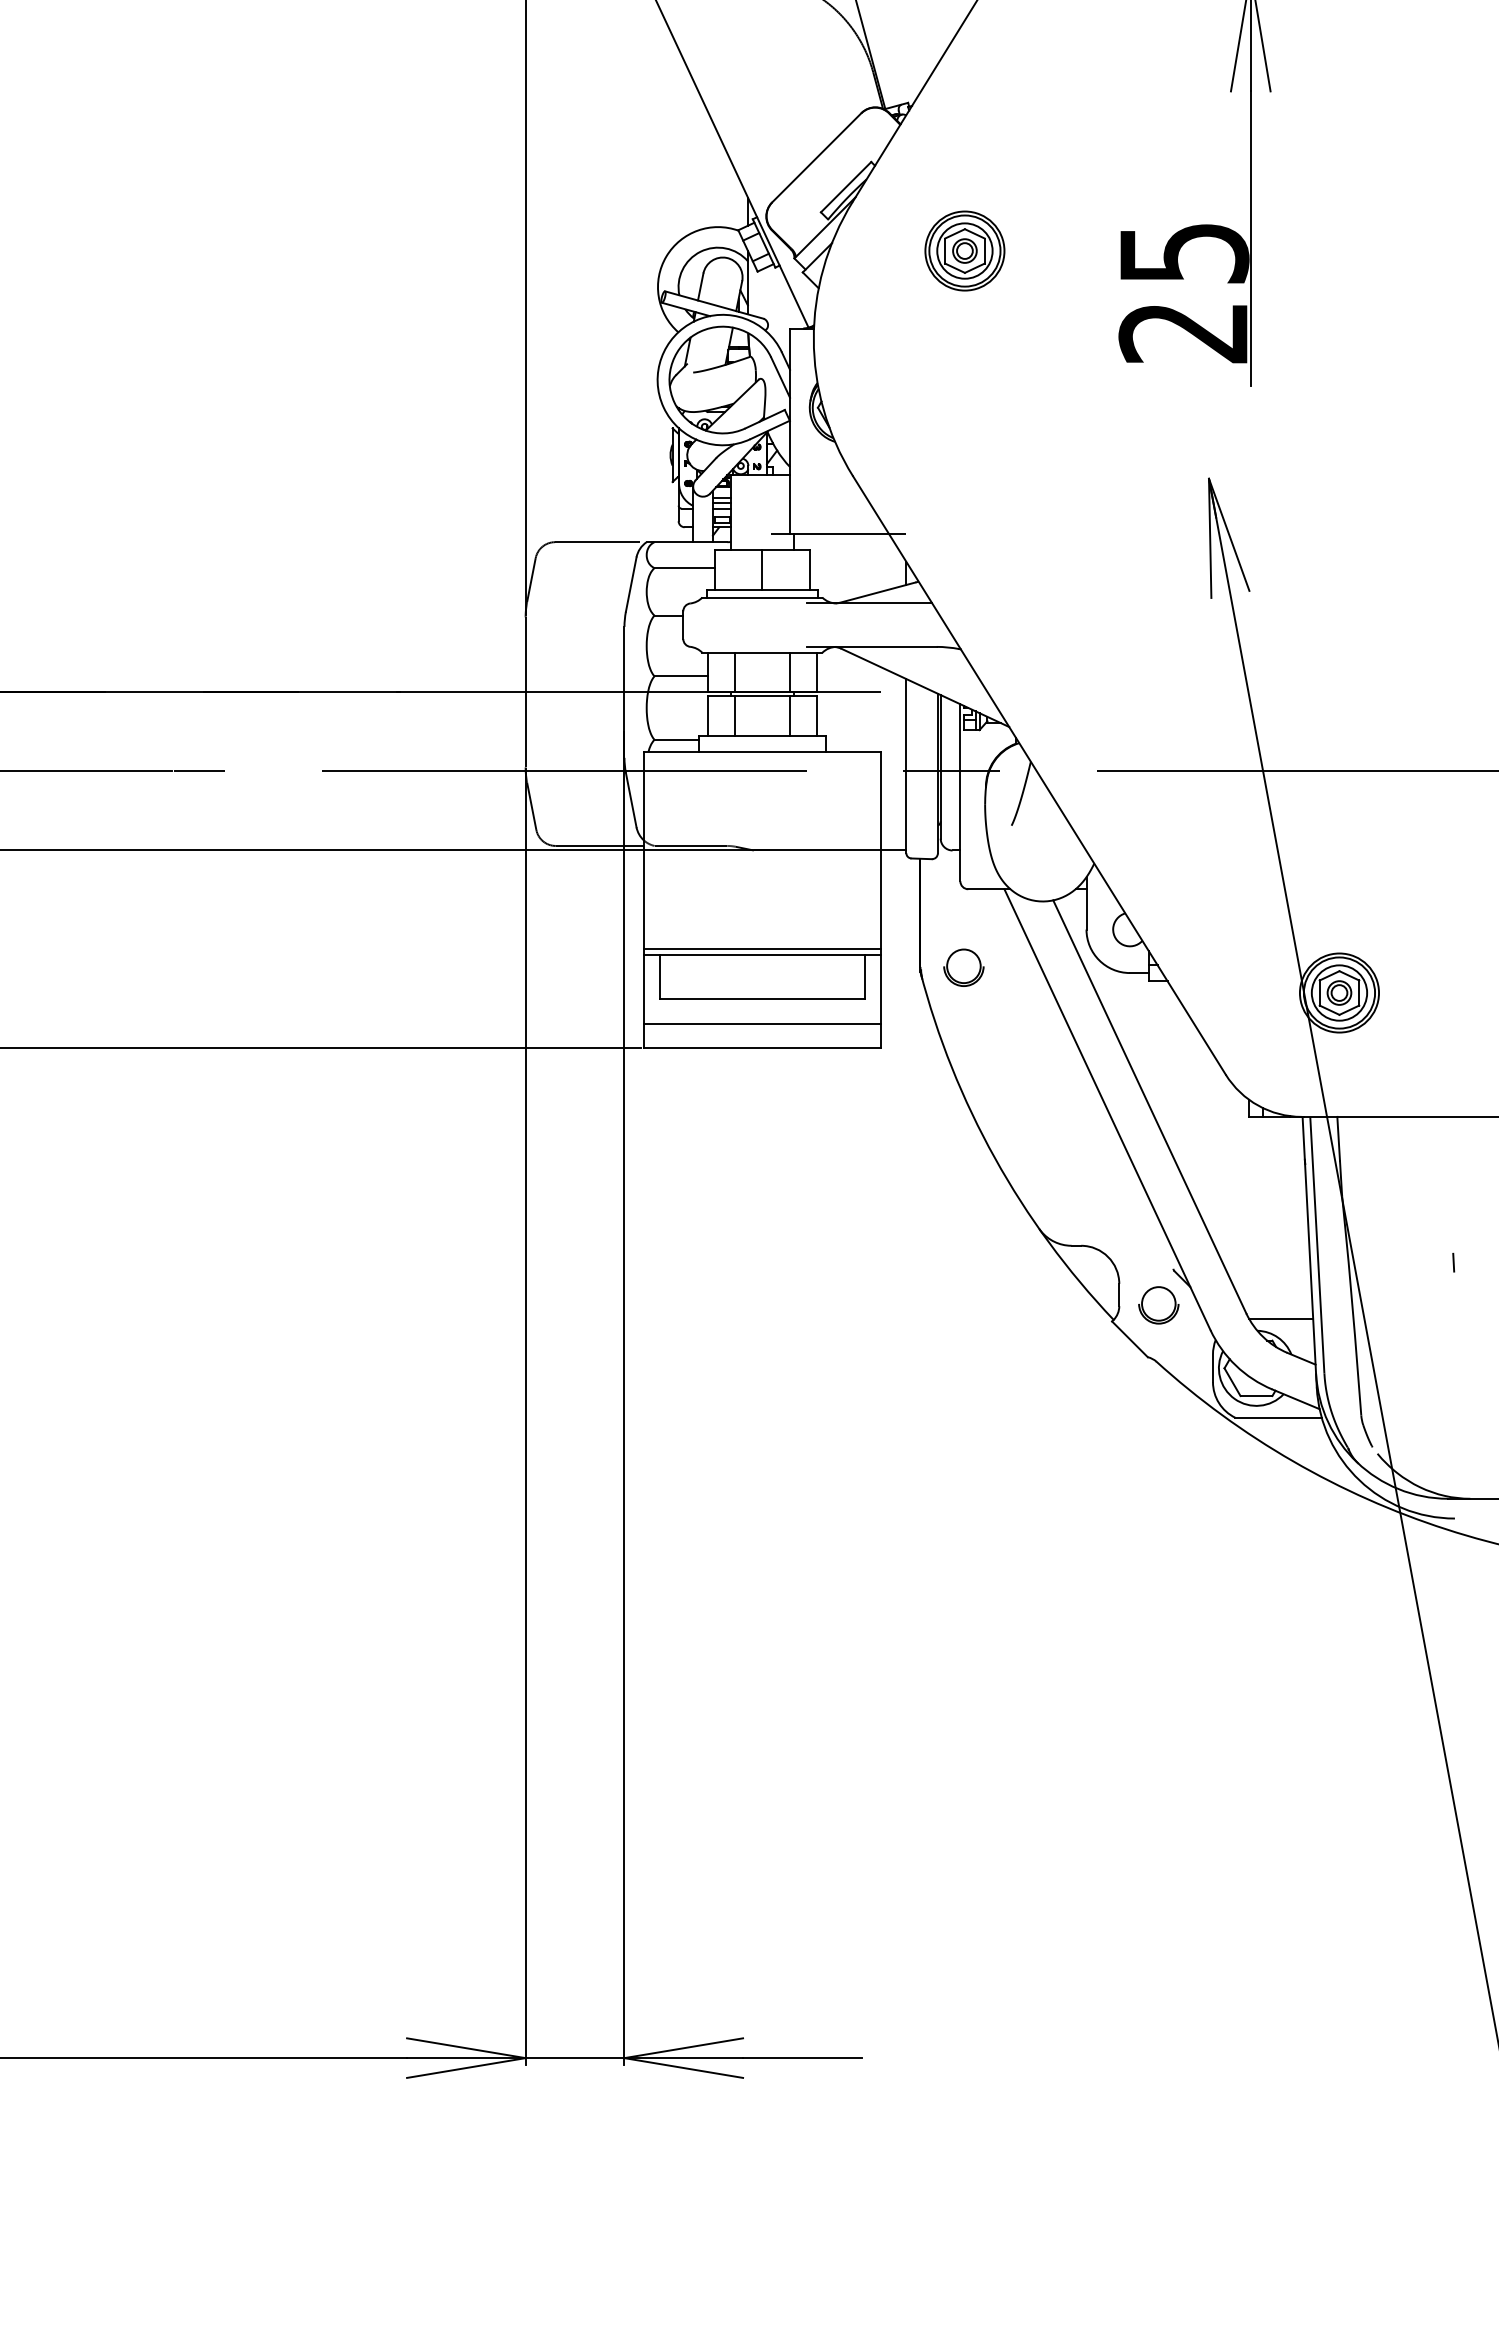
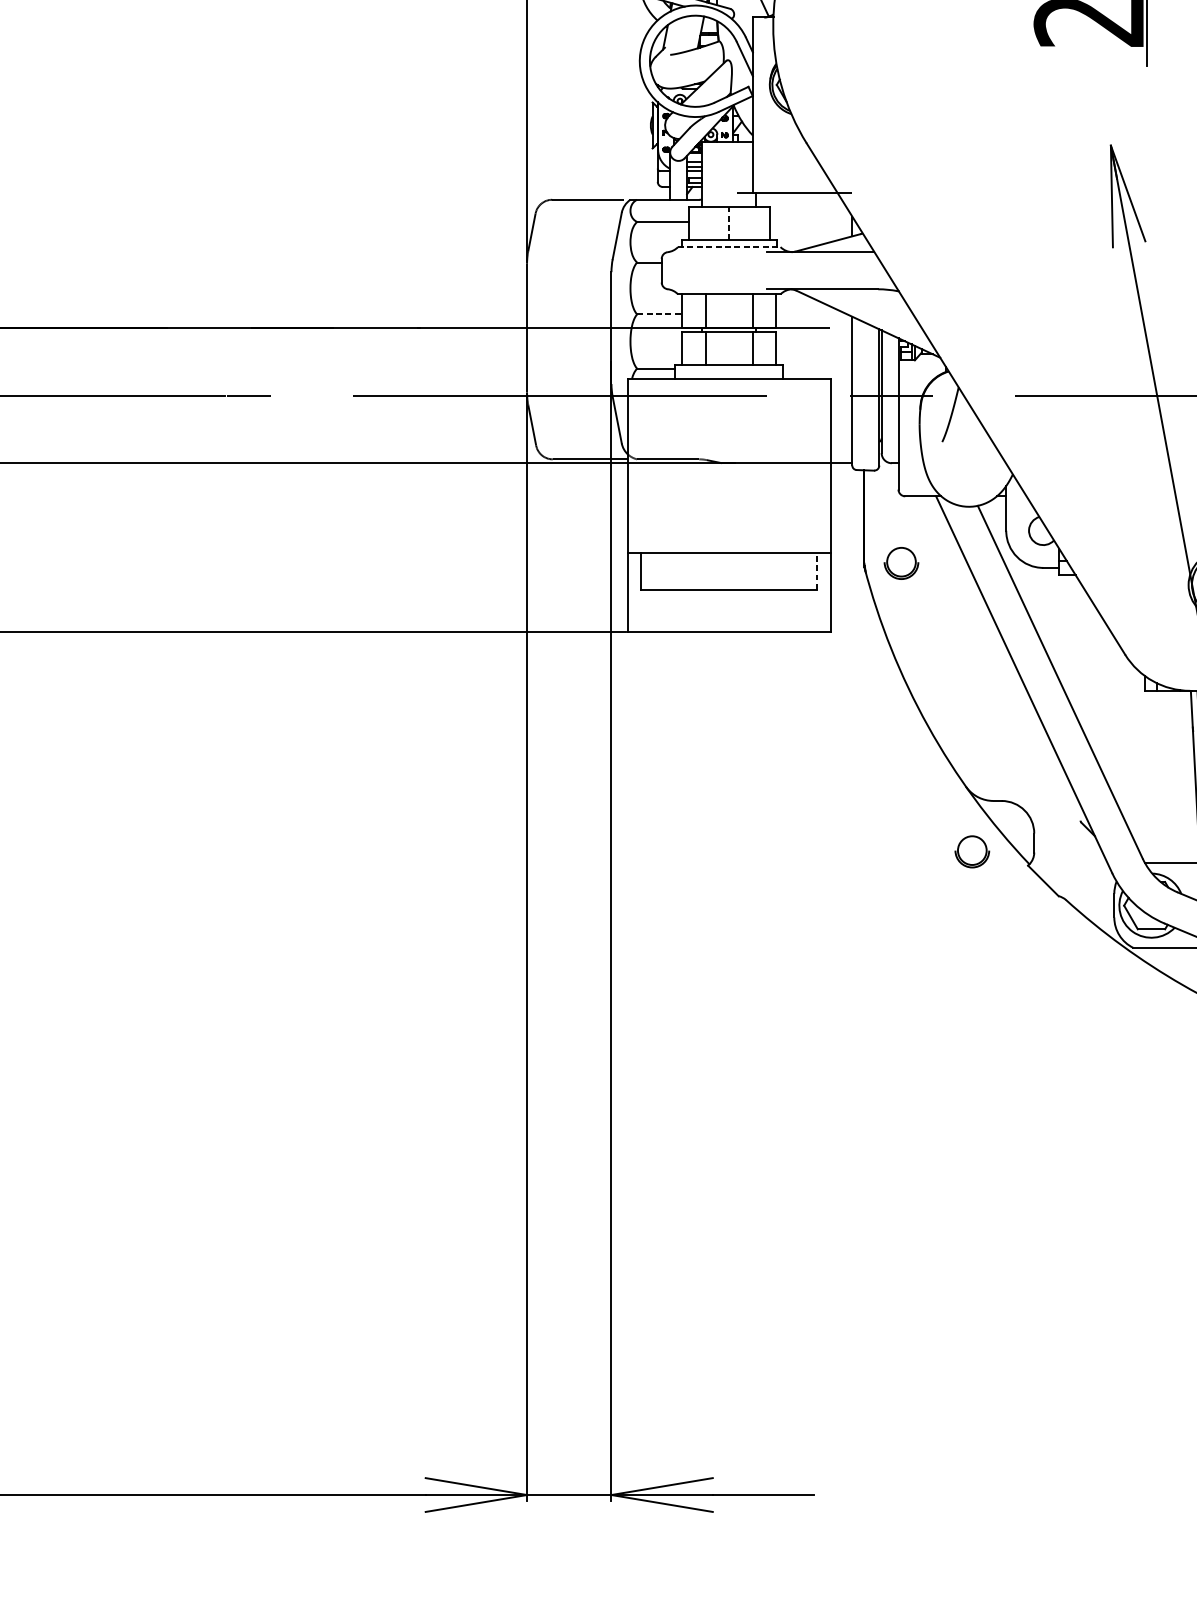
line: (762, 569) -> (729, 223), solid -> dashed
line: (762, 597) -> (729, 247), solid -> dashed
line: (681, 676) -> (660, 314), solid -> dashed
line: (761, 949) -> (728, 547), removed
line: (865, 977) -> (817, 571), solid -> dashed
line: (761, 1024) -> (728, 611), removed
part: (1158, 1305) -> (972, 851), moved

